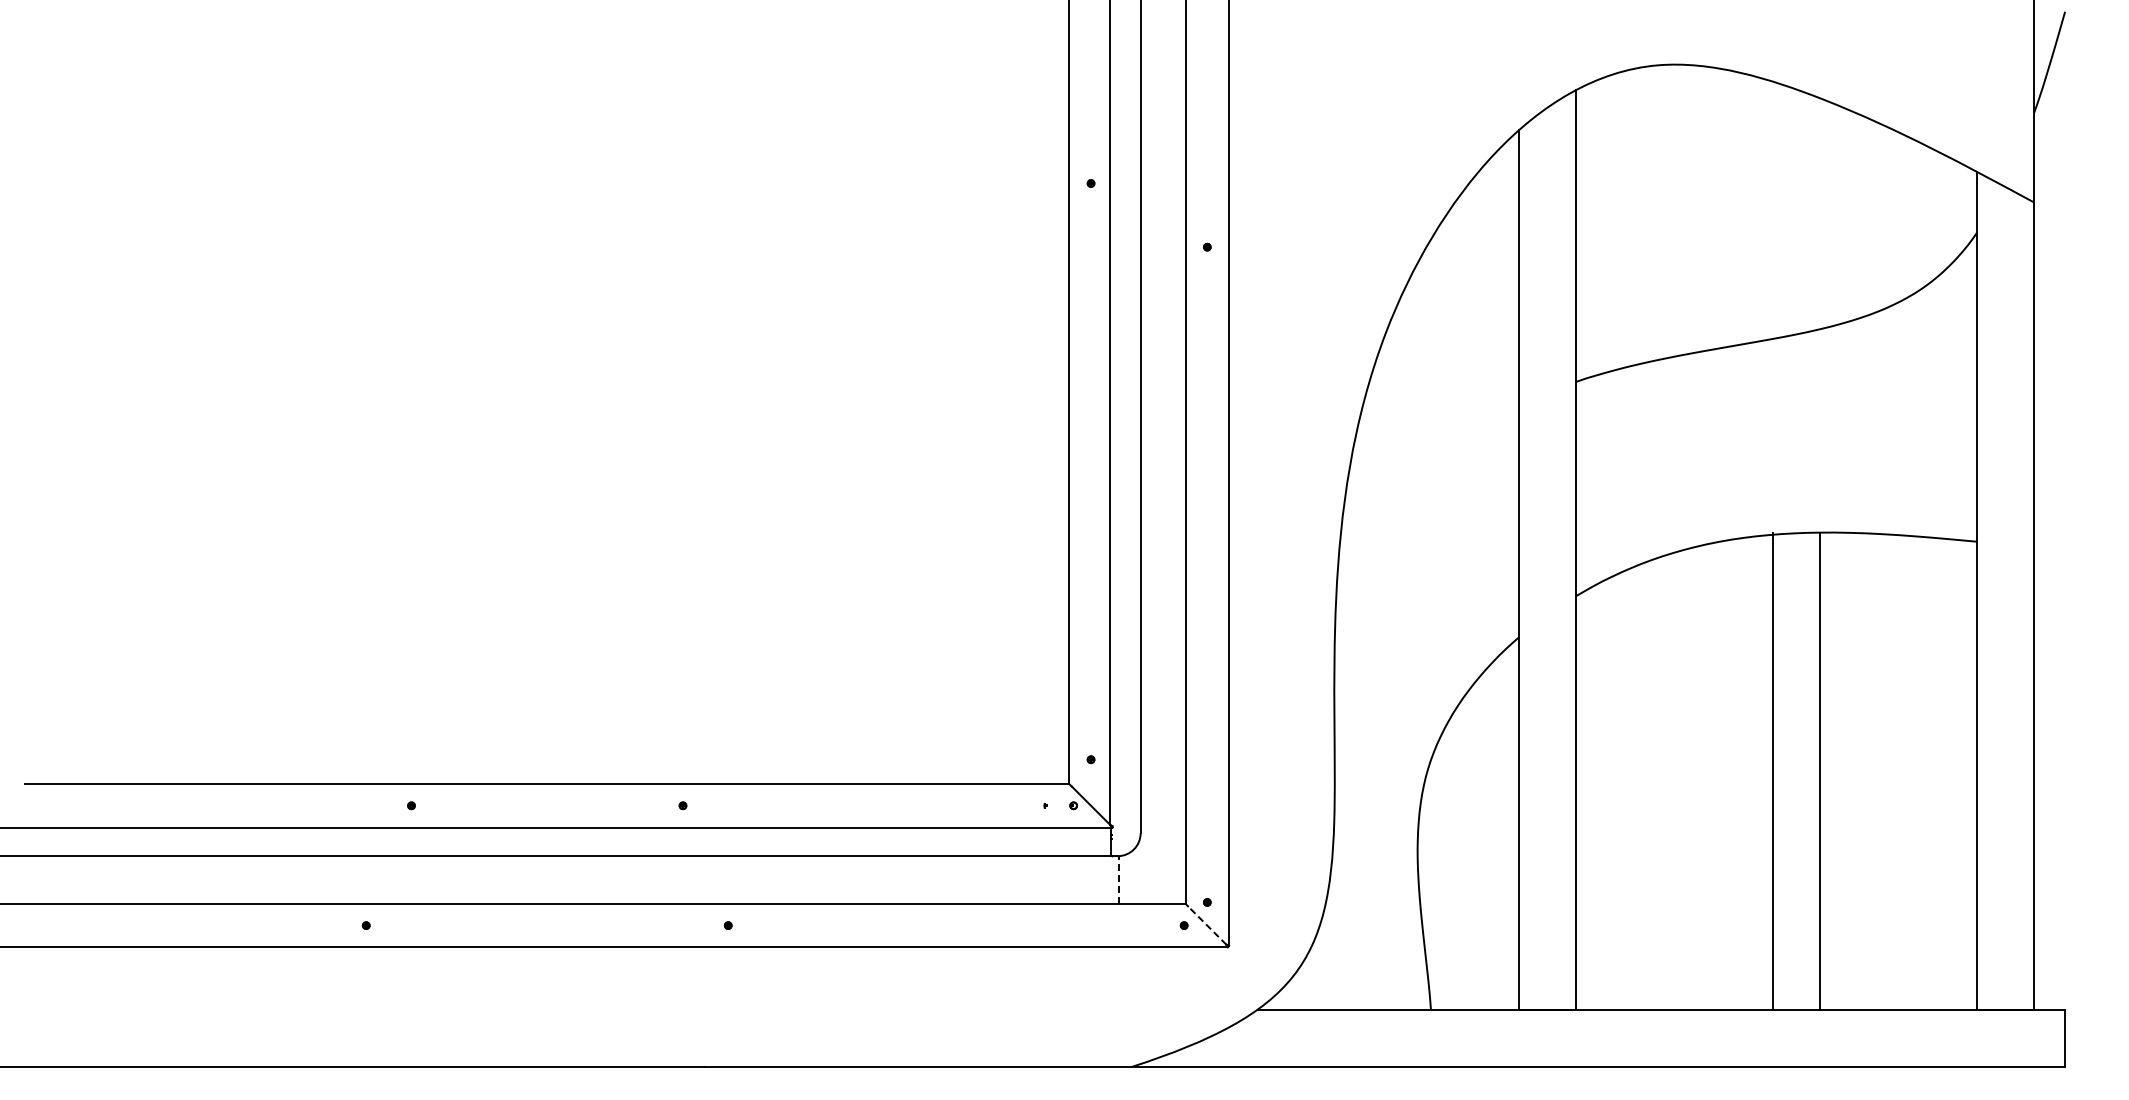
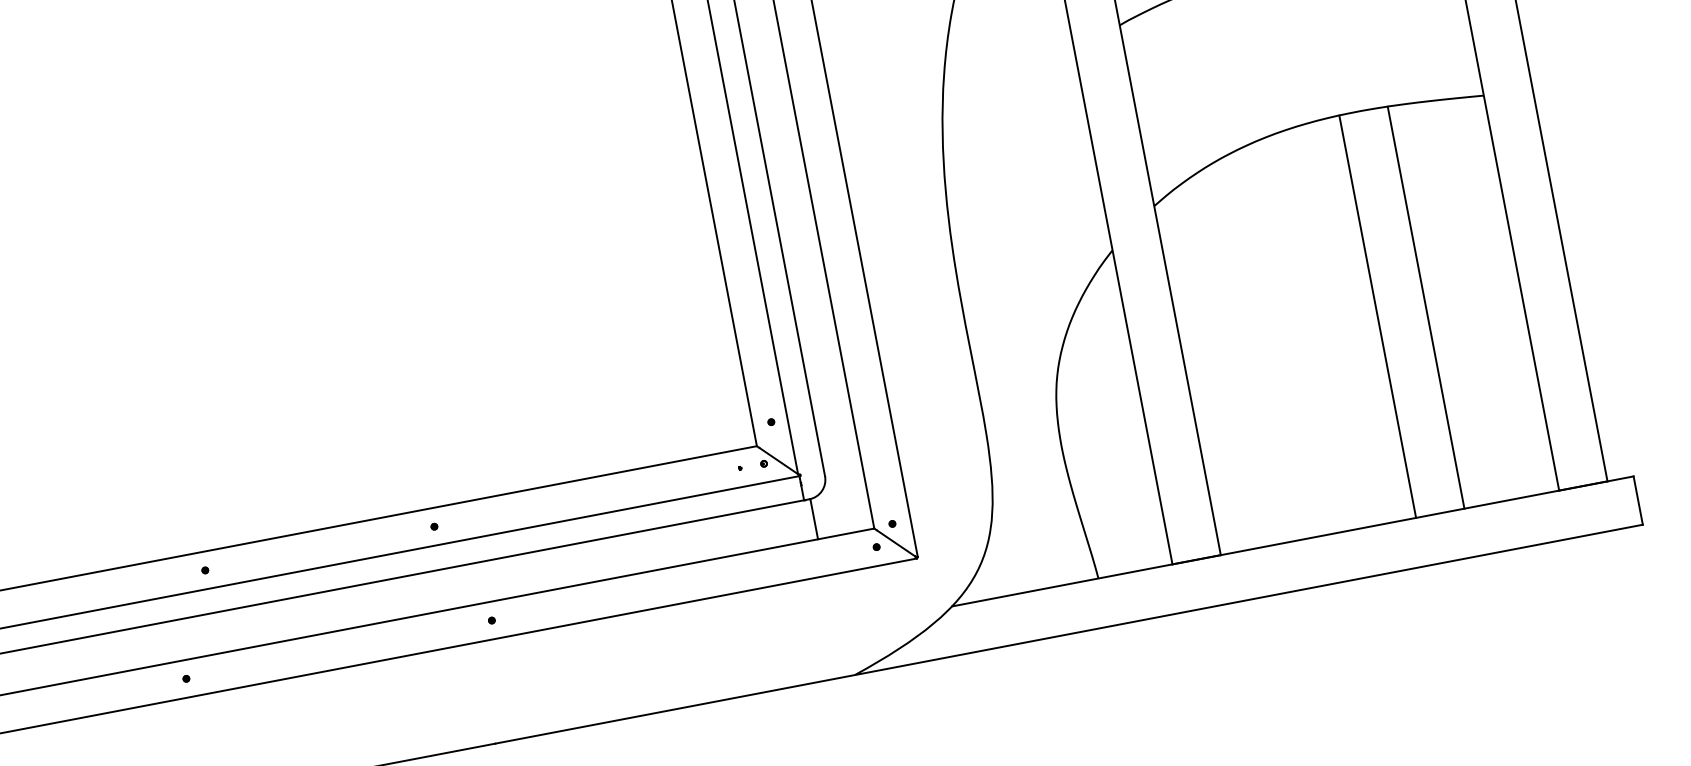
line: (1773, 771) -> (1377, 316), moved
line: (1819, 771) -> (1425, 307), moved
line: (1118, 880) -> (813, 519), dashed -> solid
line: (1206, 925) -> (895, 543), dashed -> solid

